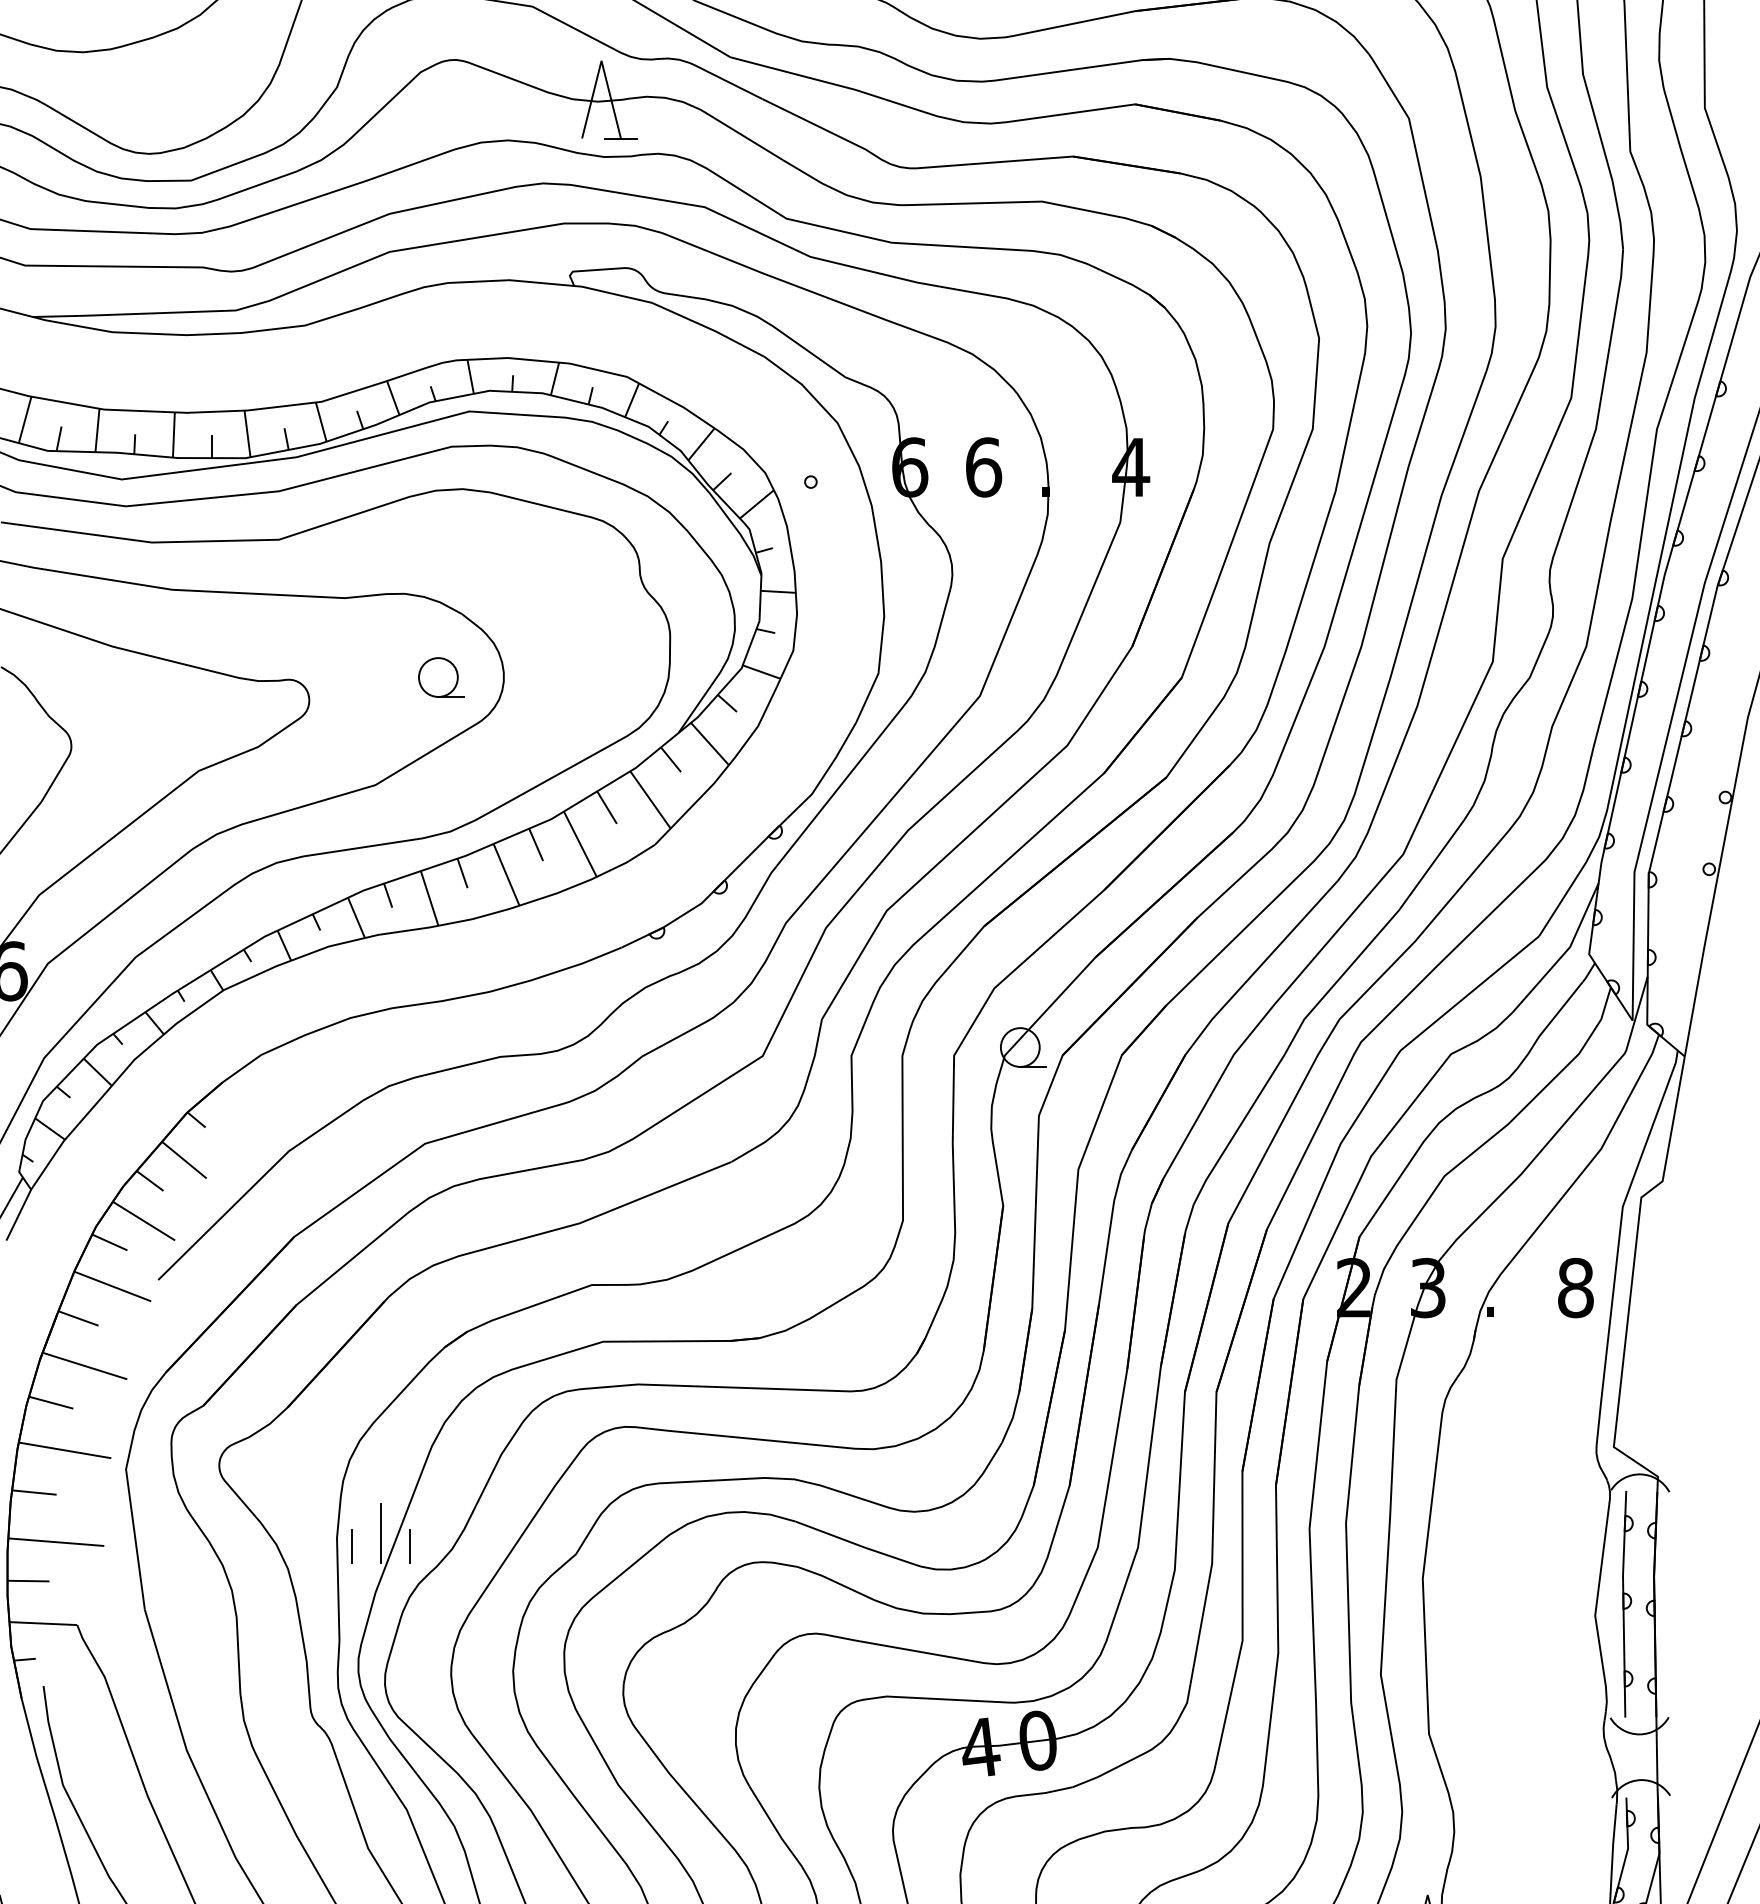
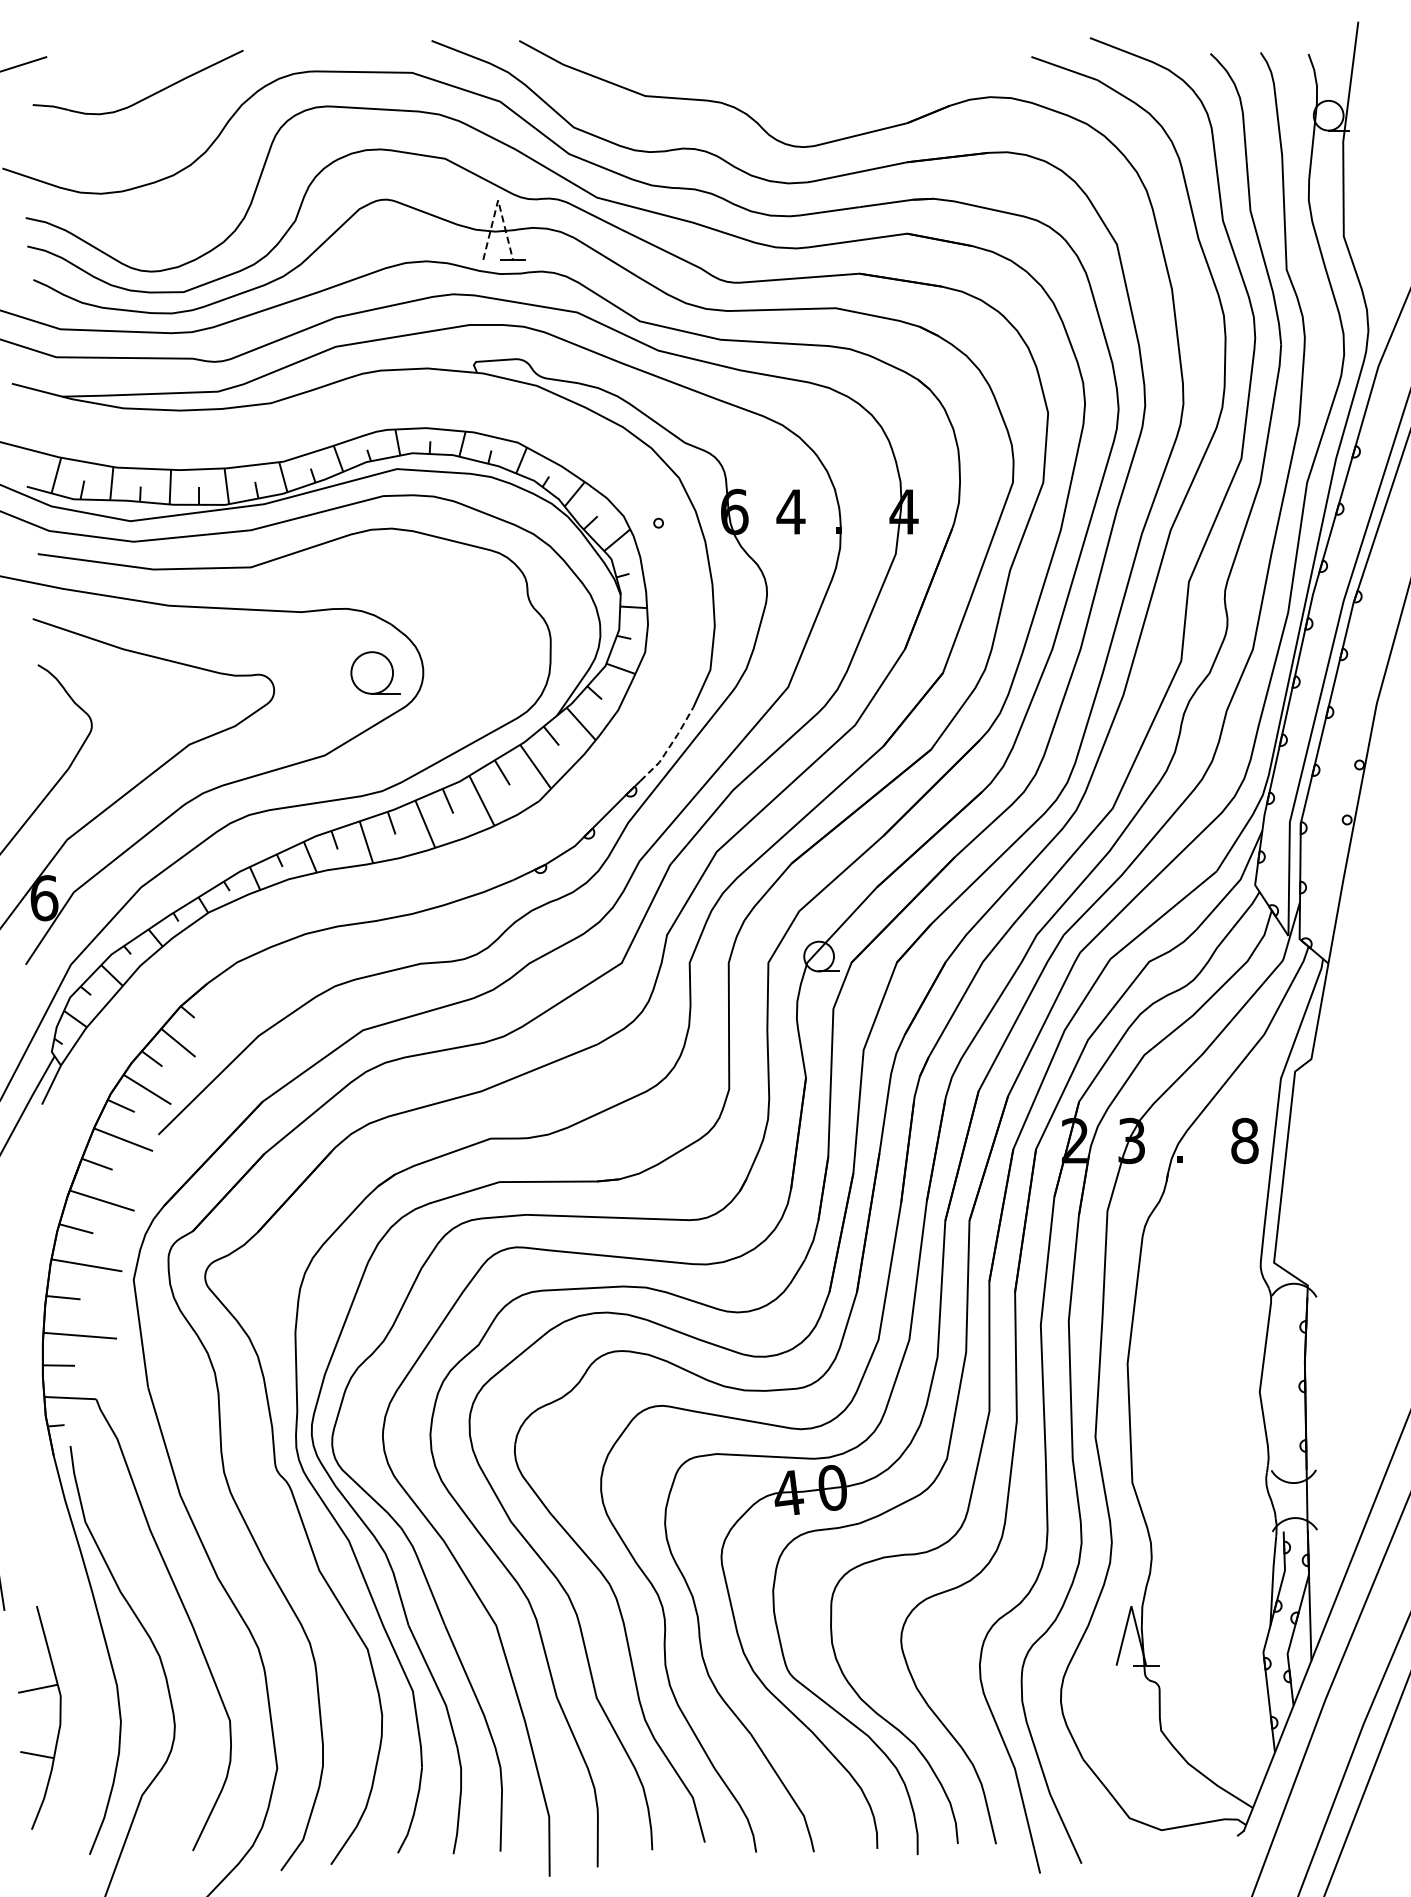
line: (601, 61) -> (498, 200), solid -> dashed
text: (982, 466) -> (790, 511), 6 -> 4
part: (441, 676) -> (375, 672), size x1.4
line: (825, 773) -> (669, 746), solid -> dashed
line: (381, 1532) -> (329, 1328), removed
line: (351, 1545) -> (306, 1338), removed
line: (410, 1545) -> (351, 1338), removed
part: (1627, 1604) -> (1284, 1383), removed

